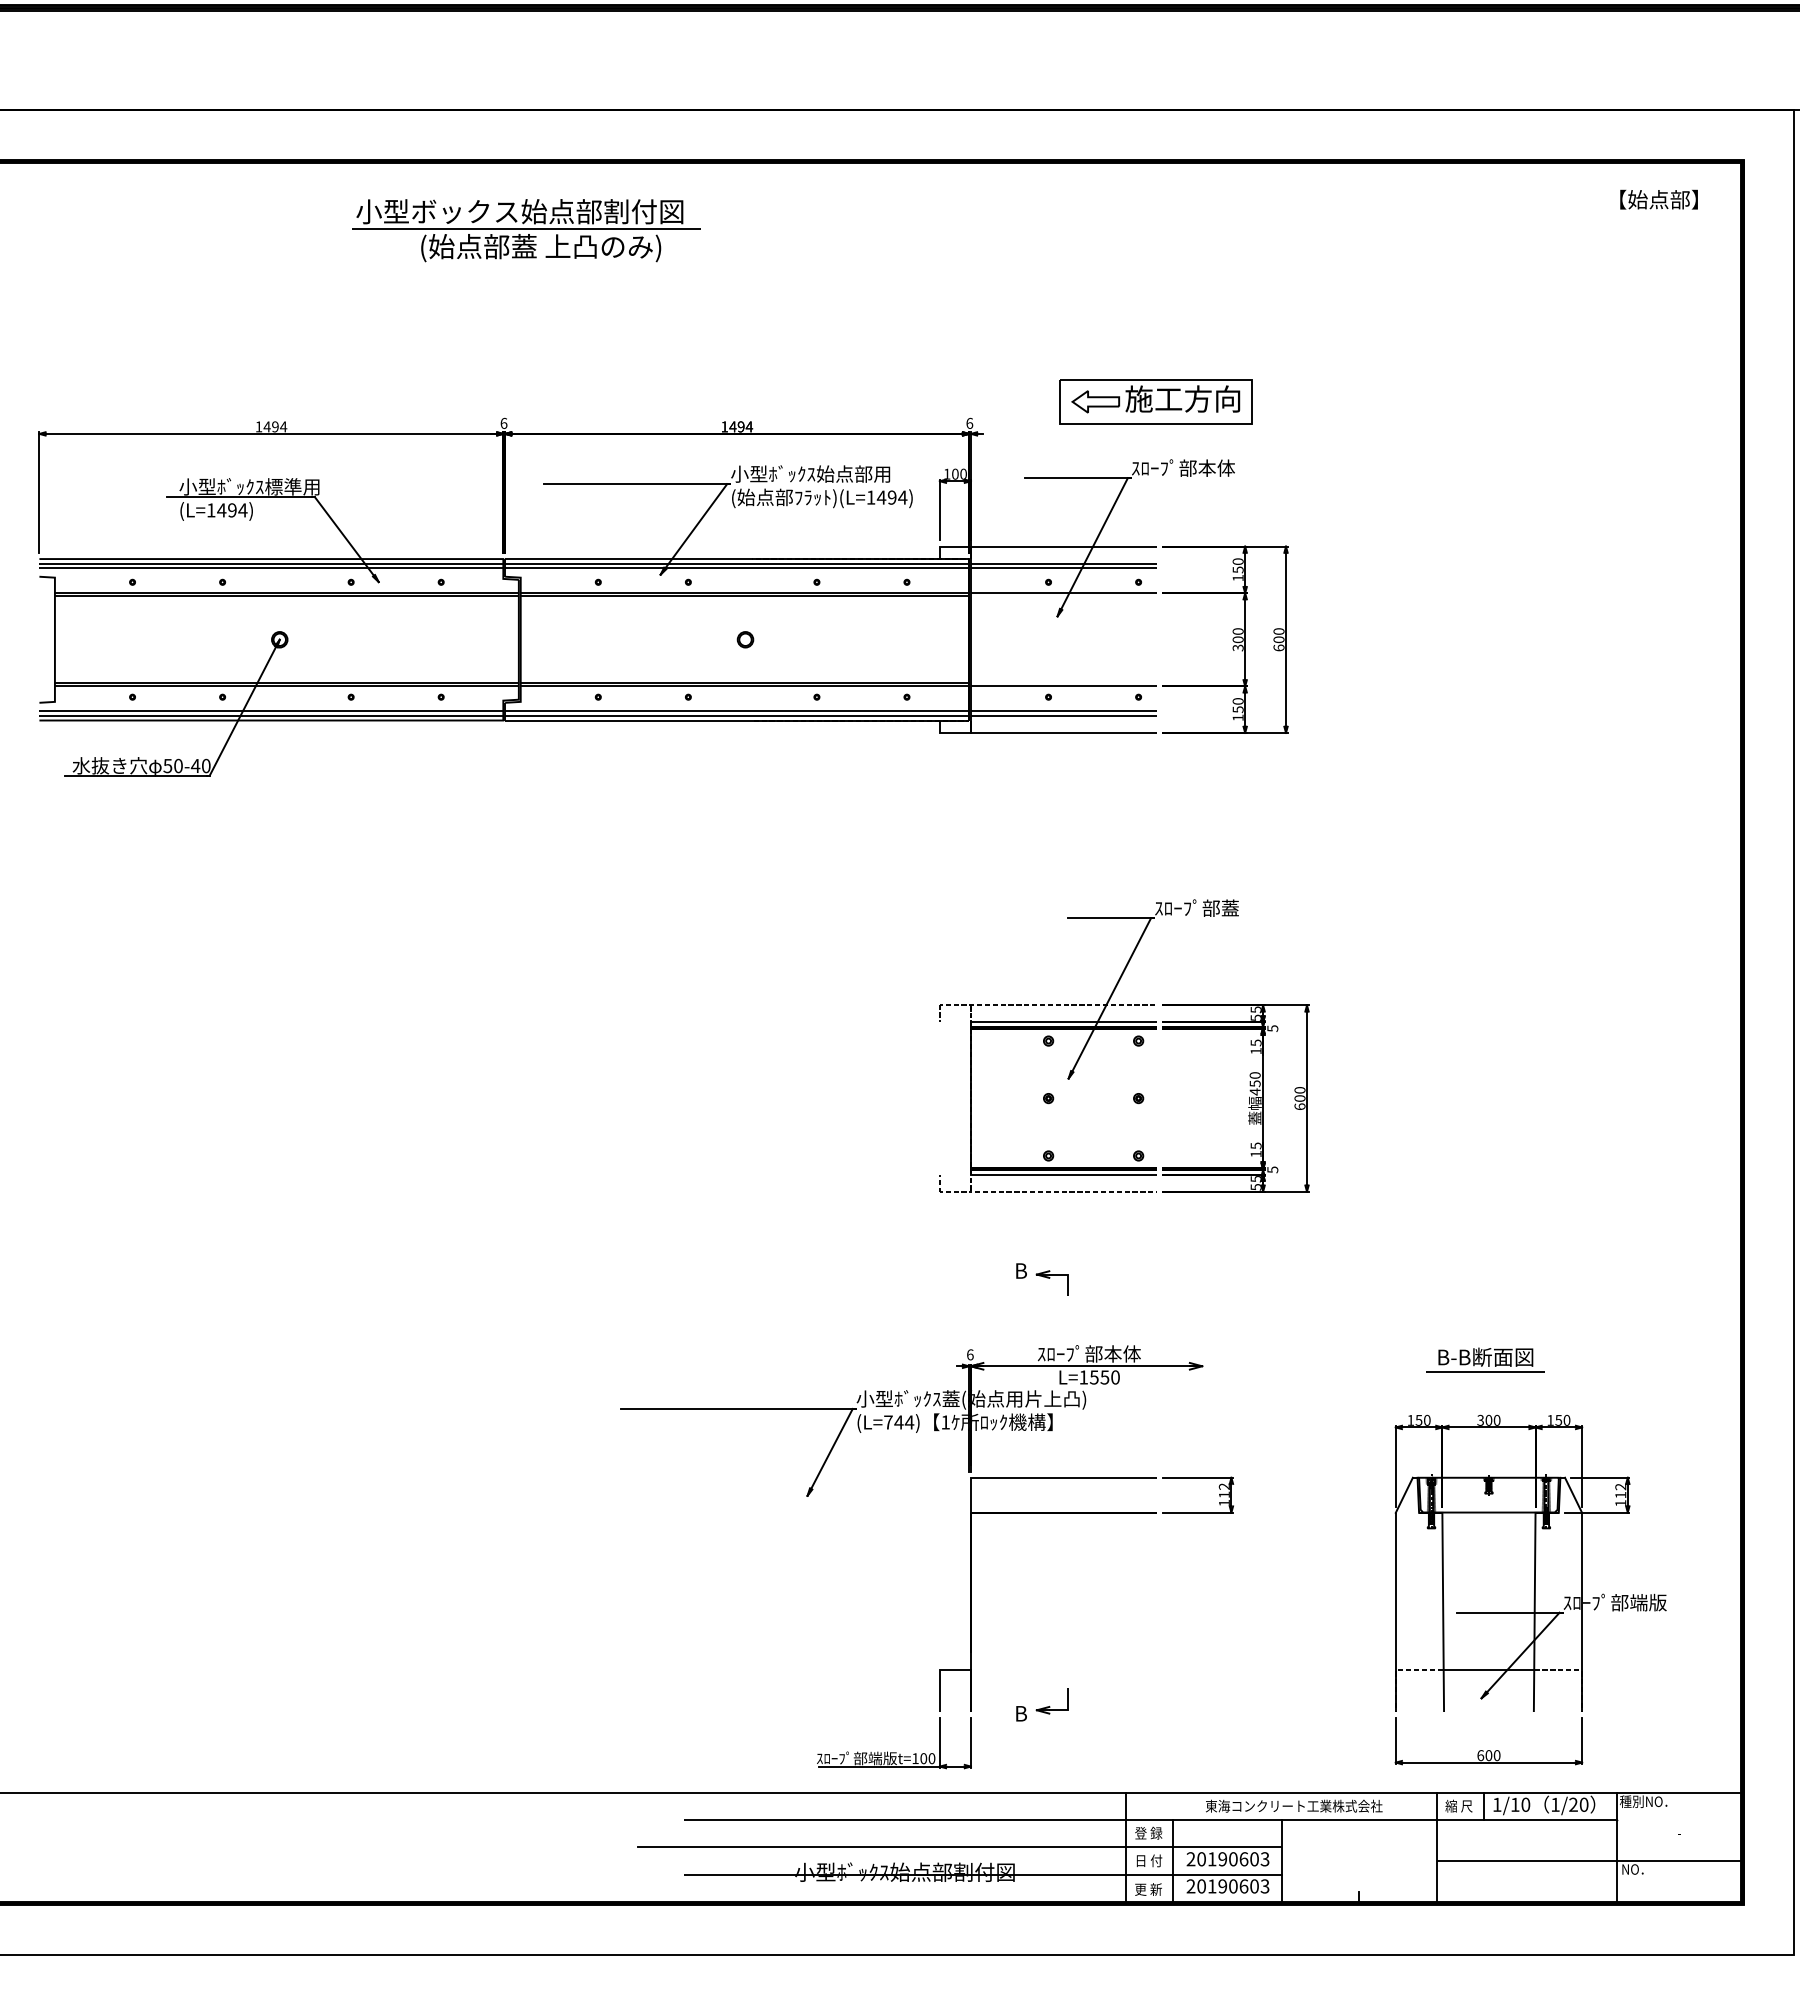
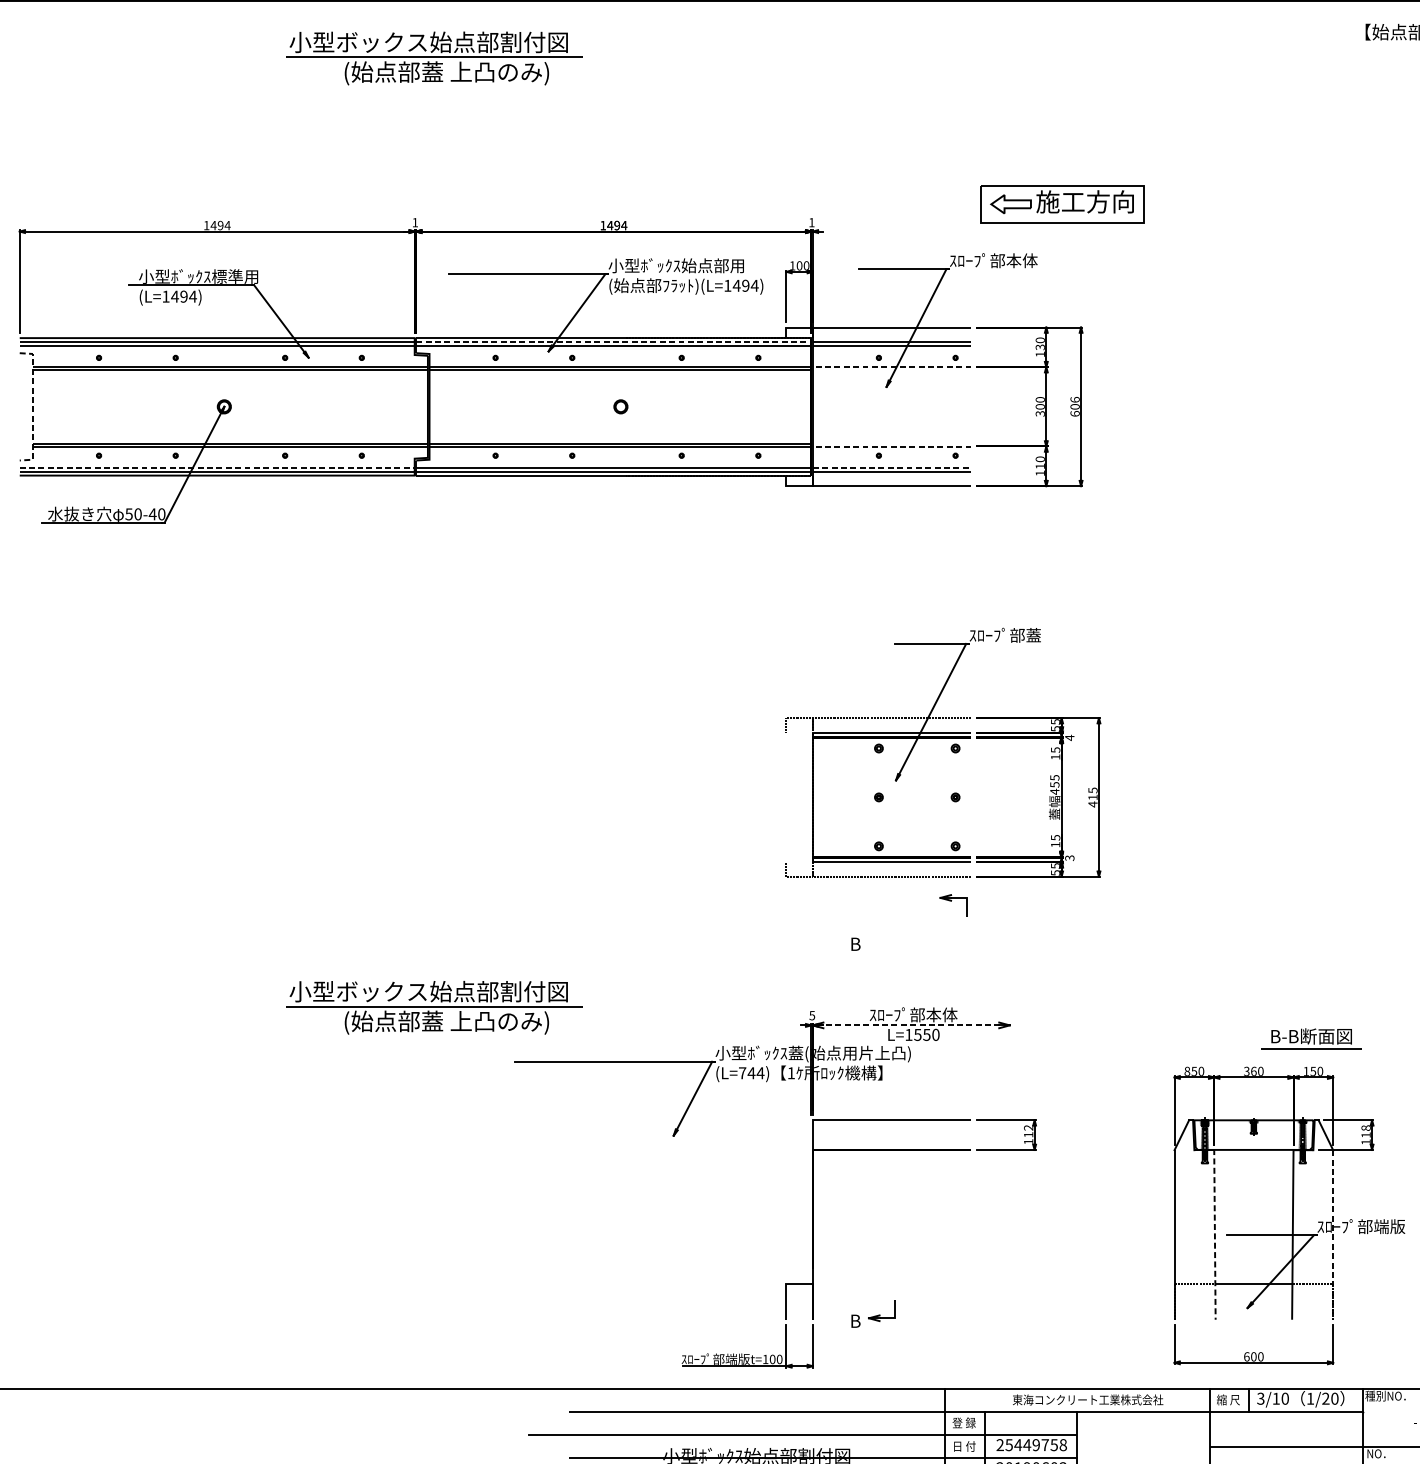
part: (1155, 401) -> (1061, 203), moved
text: (503, 422) -> (414, 221), 6 -> 1
text: (969, 422) -> (811, 221), 6 -> 1
line: (737, 563) -> (614, 341), solid -> dashed
text: (1237, 569) -> (1039, 347), 150 -> 130
line: (1063, 593) -> (891, 367), solid -> dashed
text: (1278, 631) -> (1074, 399), 600 -> 606
line: (54, 640) -> (32, 407), solid -> dashed
line: (1063, 686) -> (891, 446), solid -> dashed
text: (1237, 709) -> (1039, 466), 150 -> 110
line: (271, 711) -> (217, 467), solid -> dashed
line: (1064, 711) -> (892, 467), solid -> dashed
text: (1272, 1028) -> (1069, 737), 5 -> 4
text: (1254, 1075) -> (1054, 777), 450 -> 455
text: (1299, 1098) -> (1092, 797), 600 -> 415
text: (1272, 1169) -> (1069, 857), 5 -> 3
part: (1051, 1282) -> (952, 904), moved
part: (526, 1345) -> (434, 1007), added
text: (970, 1354) -> (812, 1015), 6 -> 5
part: (1485, 1359) -> (1311, 1038), moved
line: (1092, 1366) -> (916, 1025), solid -> dashed
text: (1410, 1419) -> (1187, 1070), 150 -> 850
text: (1488, 1420) -> (1253, 1071), 300 -> 360
text: (1620, 1486) -> (1365, 1127), 112 -> 118
line: (1443, 1600) -> (1215, 1224), solid -> dashed
line: (1582, 1612) -> (1333, 1235), solid -> dashed
text: (1496, 1804) -> (1260, 1398), 1/10 -> 3/10
text: (1233, 1859) -> (1036, 1445), 20190603 -> 25449758

